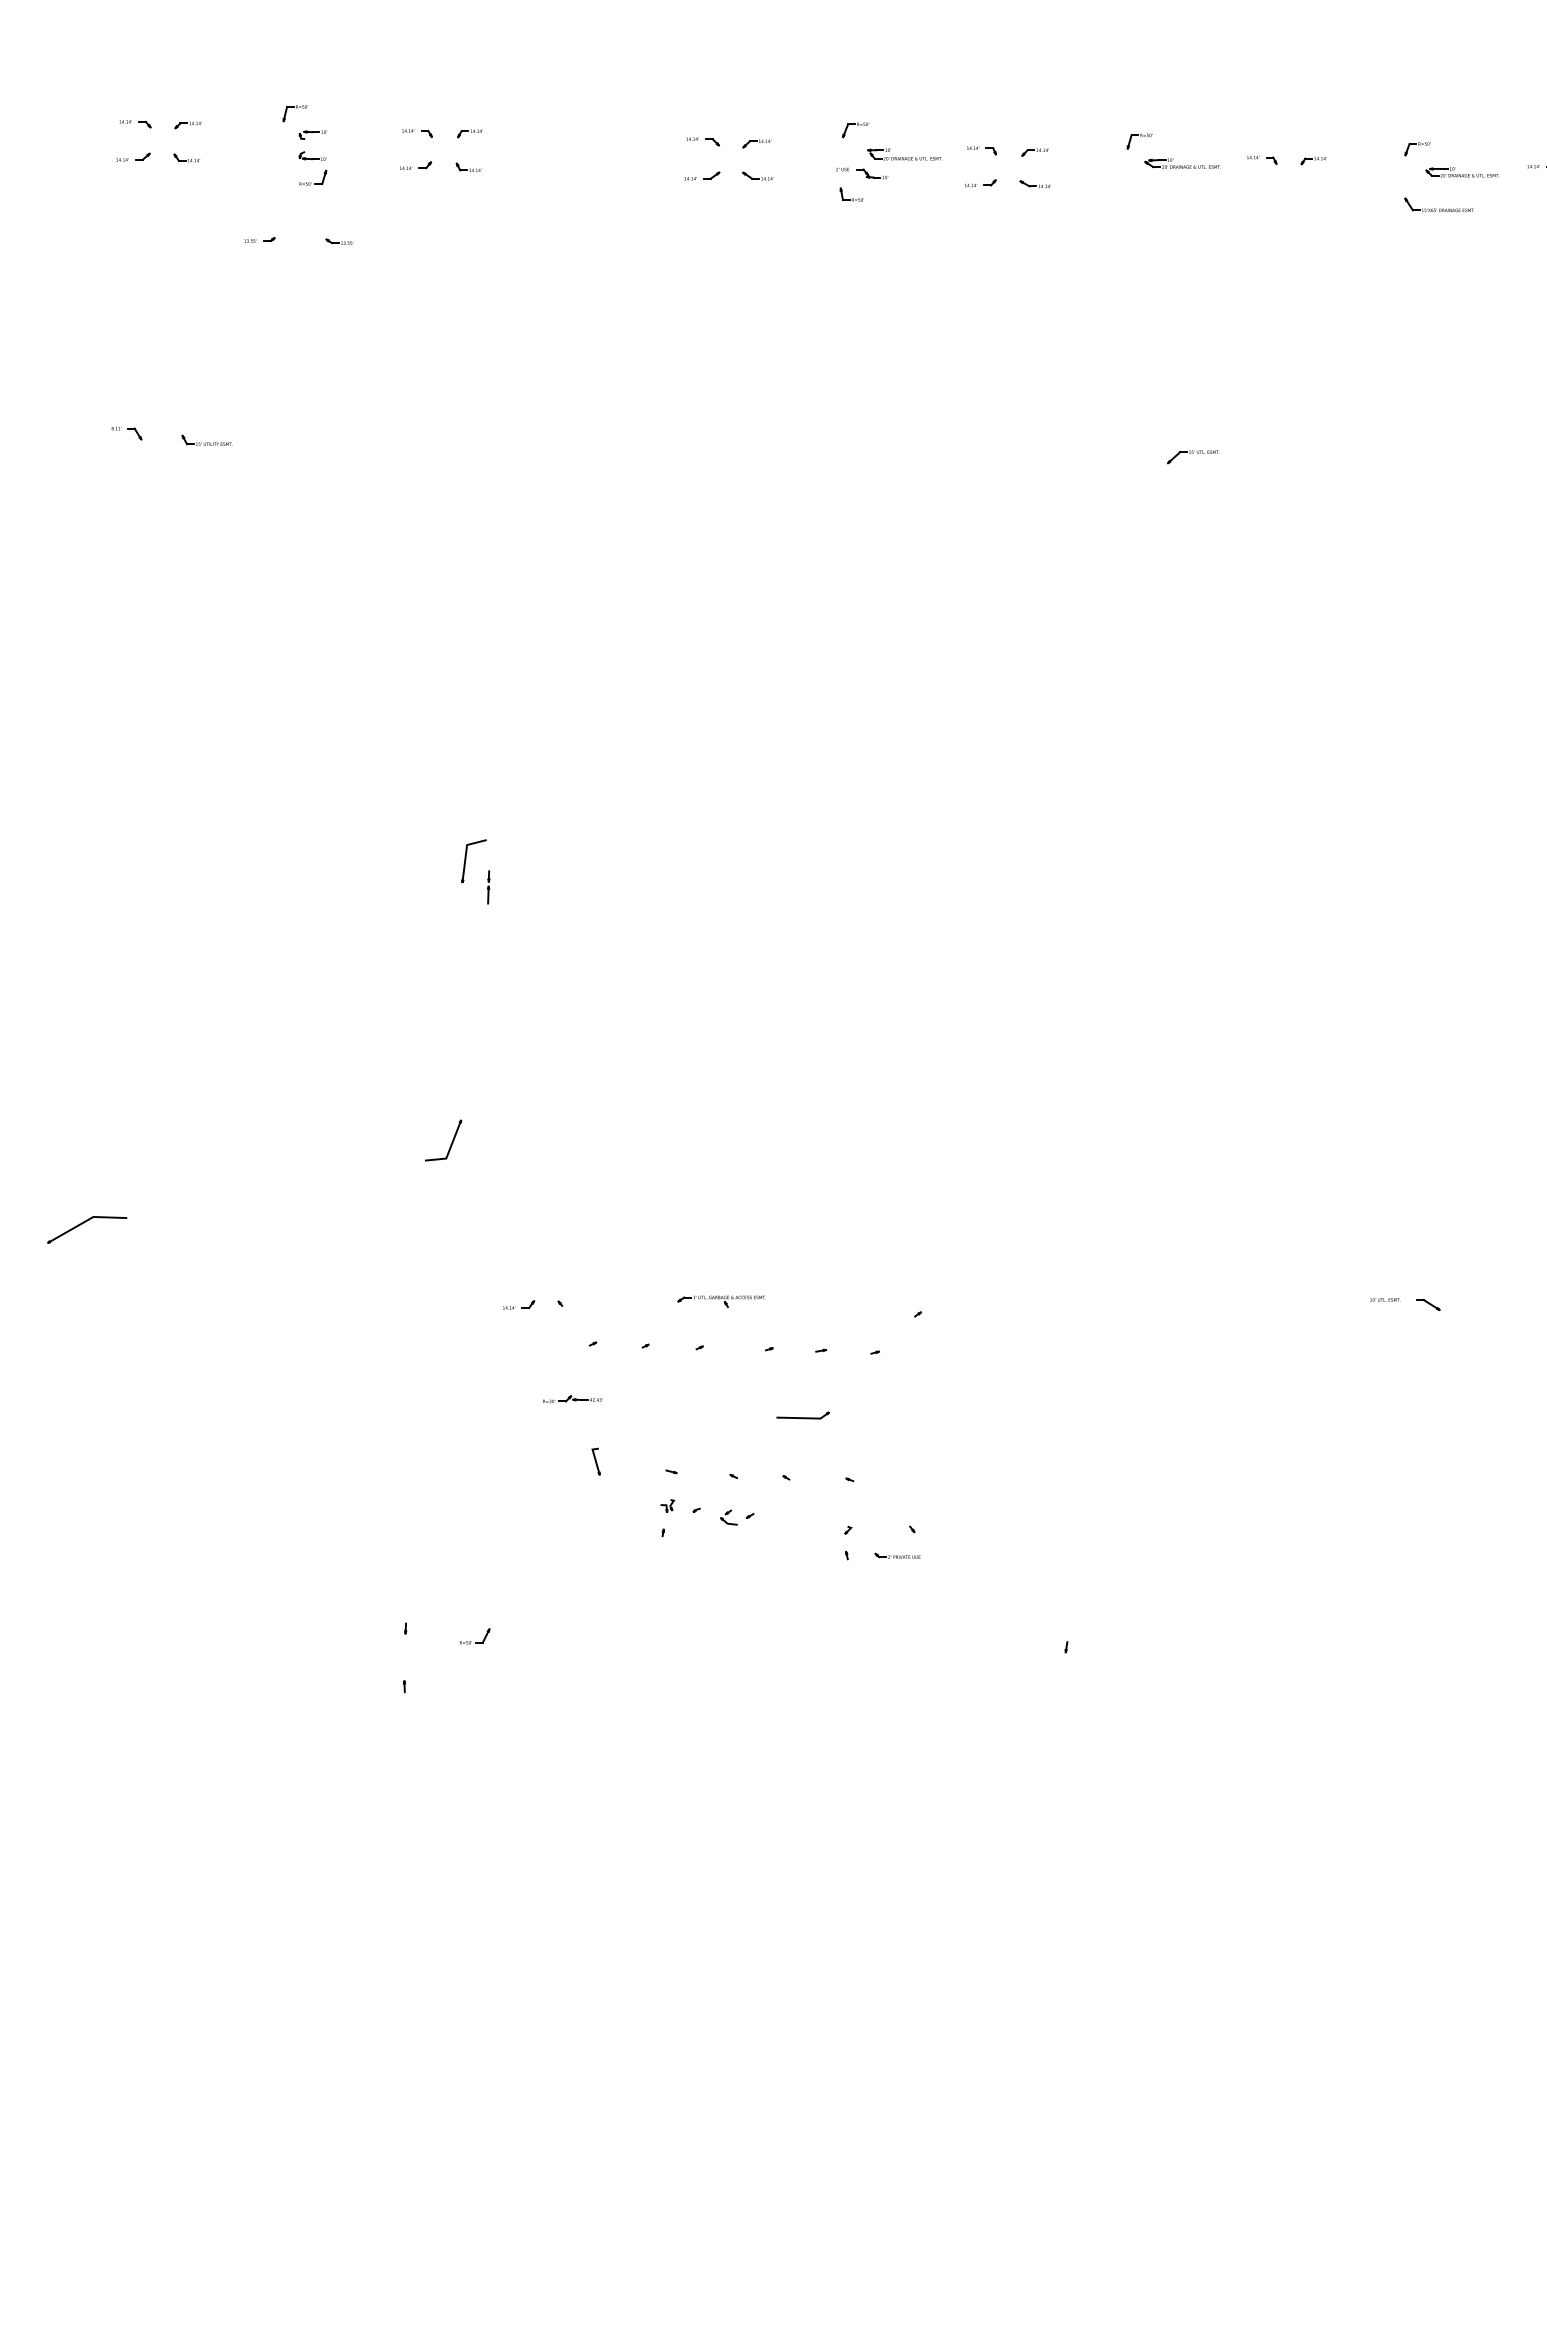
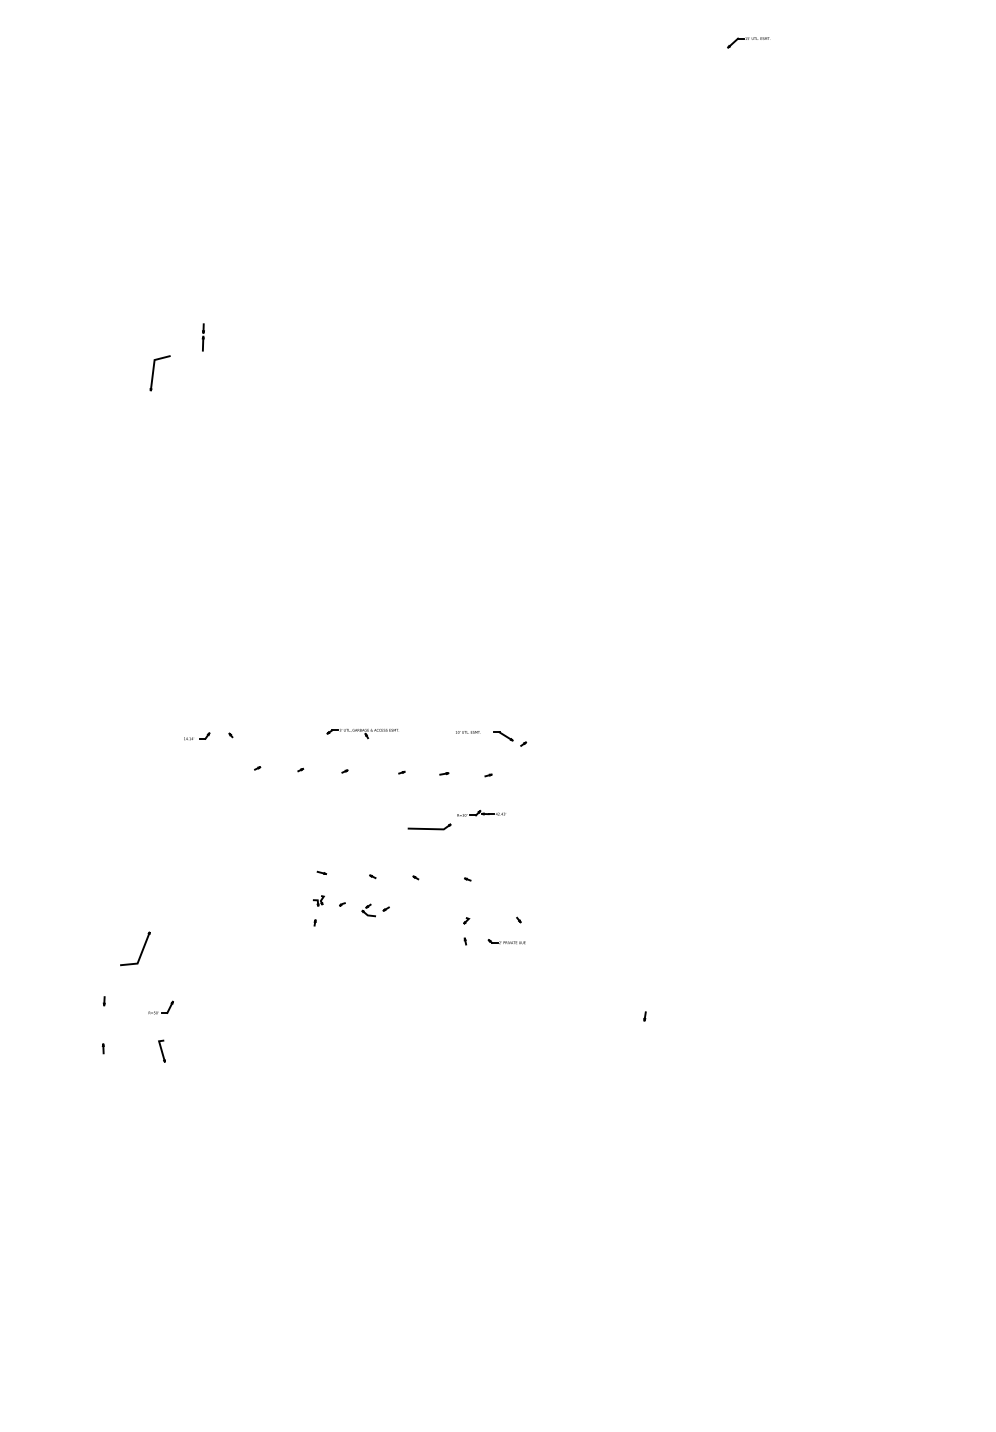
line: (488, 887) -> (203, 337), moved
part: (450, 1144) -> (141, 952), moved
part: (1405, 1304) -> (484, 736), moved
part: (572, 1399) -> (481, 813), moved
part: (595, 1461) -> (161, 1051), moved

